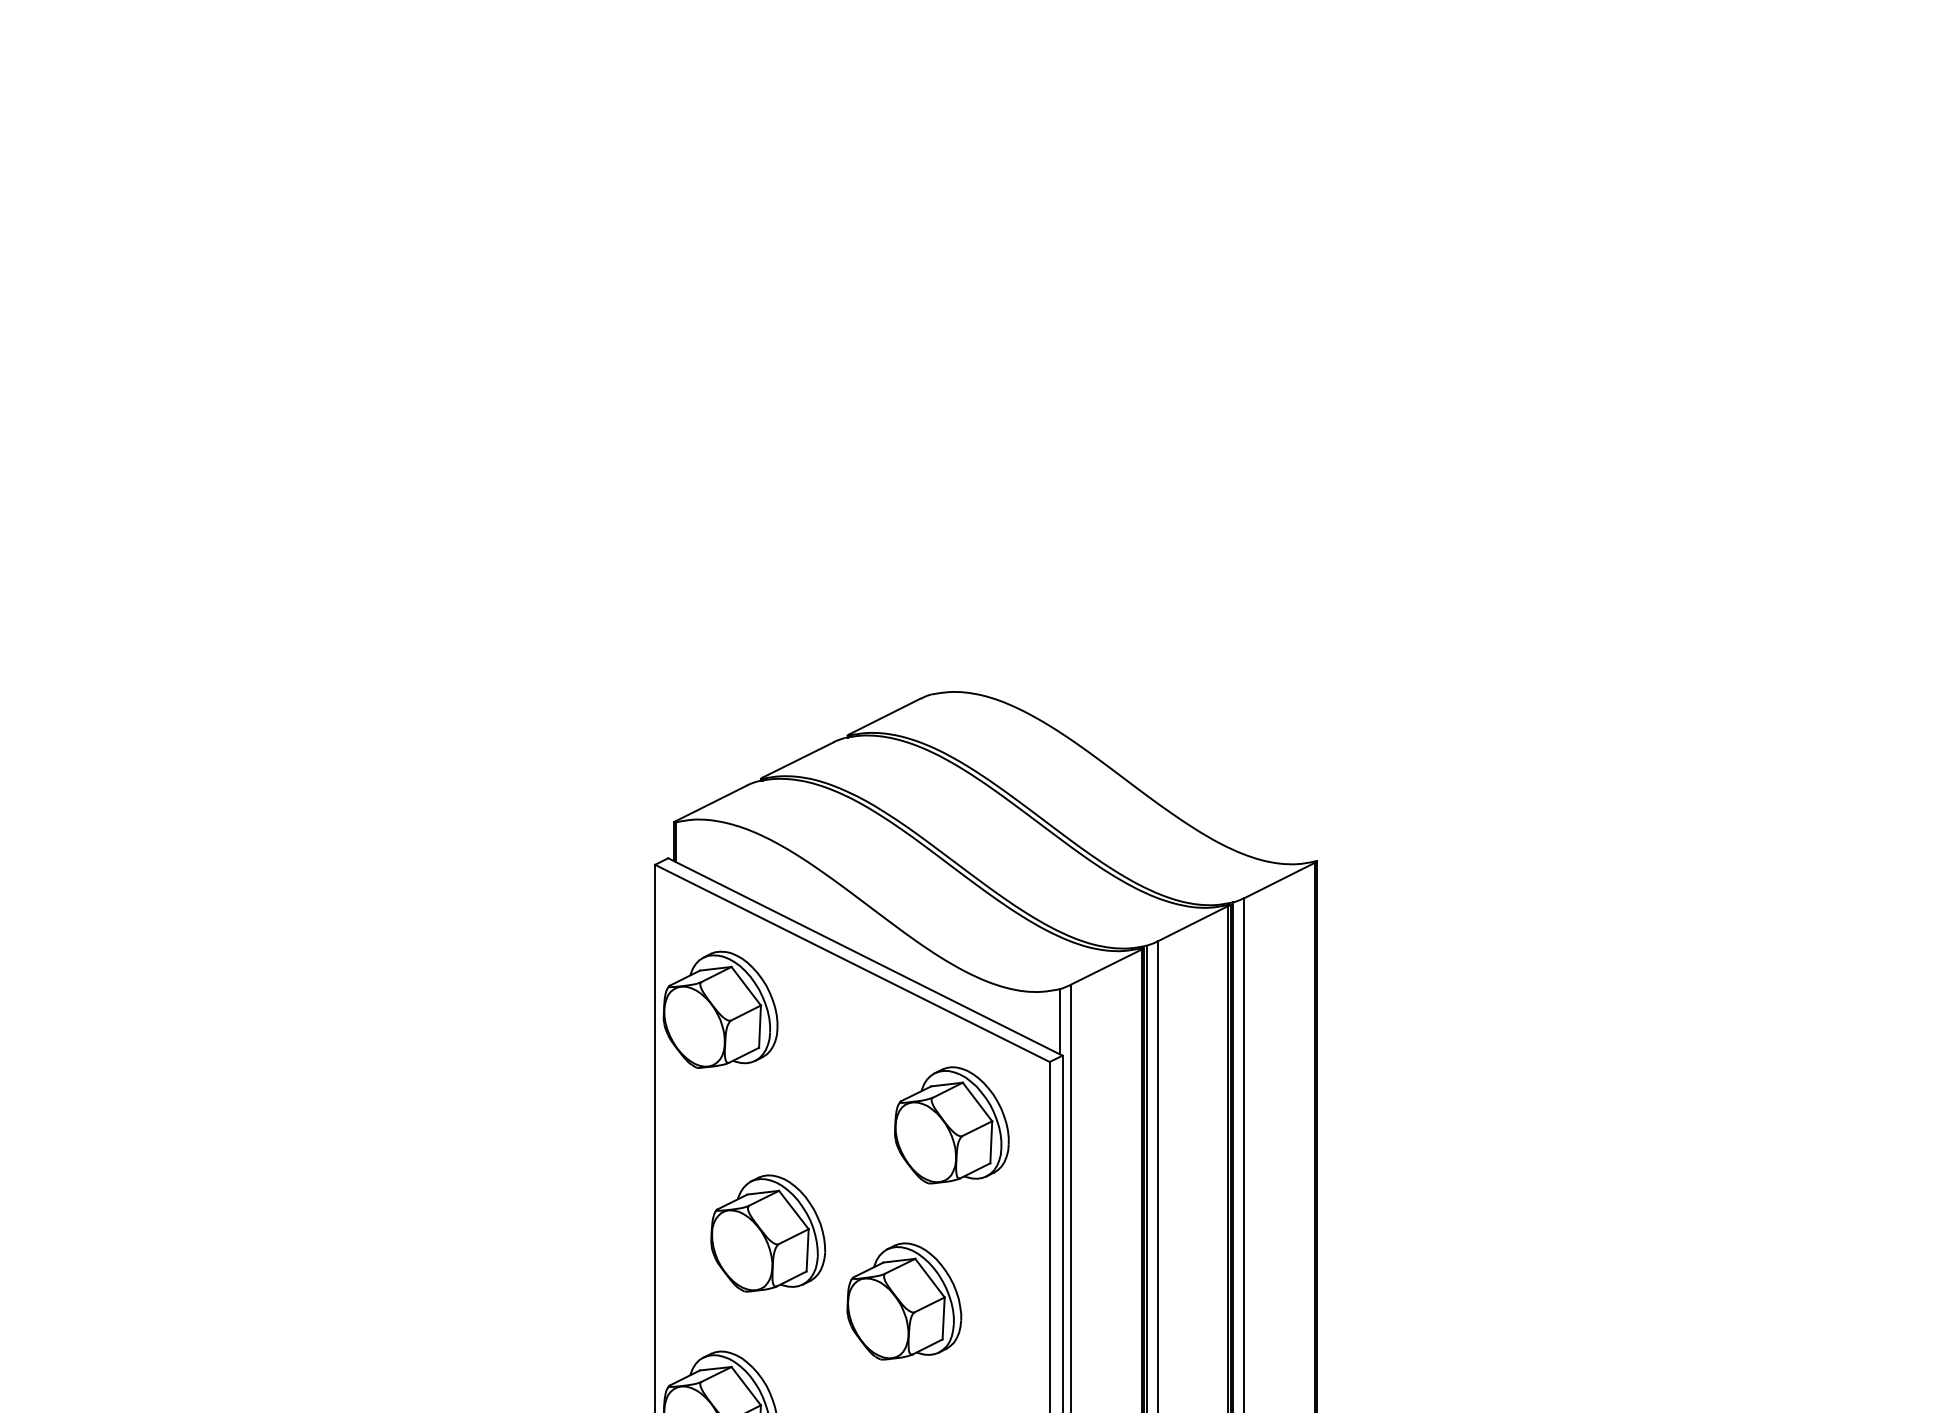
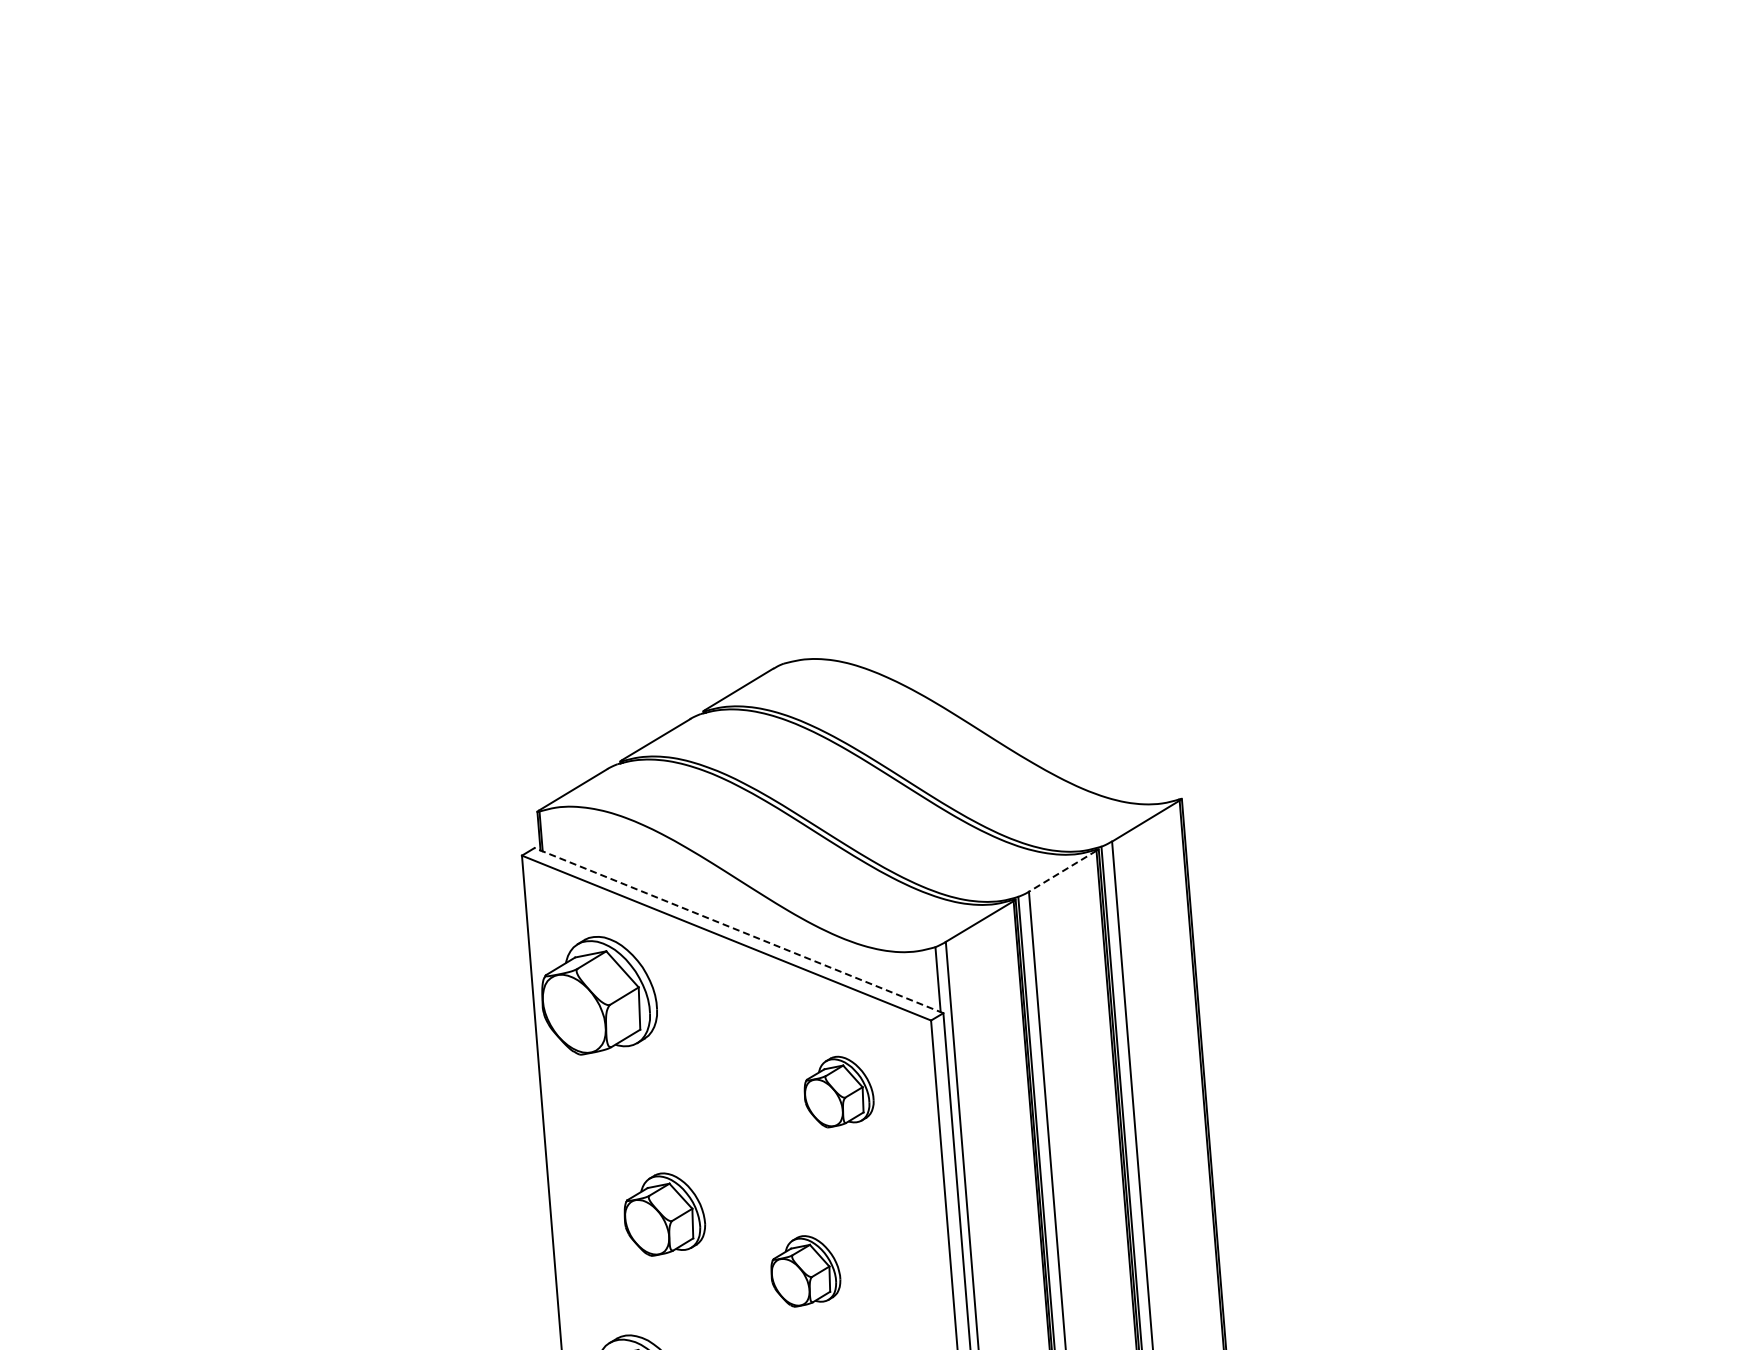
line: (1192, 923) -> (1062, 871), solid -> dashed
line: (864, 956) -> (738, 930), solid -> dashed
part: (951, 1125) -> (838, 1091), size x0.6
part: (768, 1233) -> (664, 1214), size x0.7
part: (904, 1301) -> (805, 1270), size x0.6

